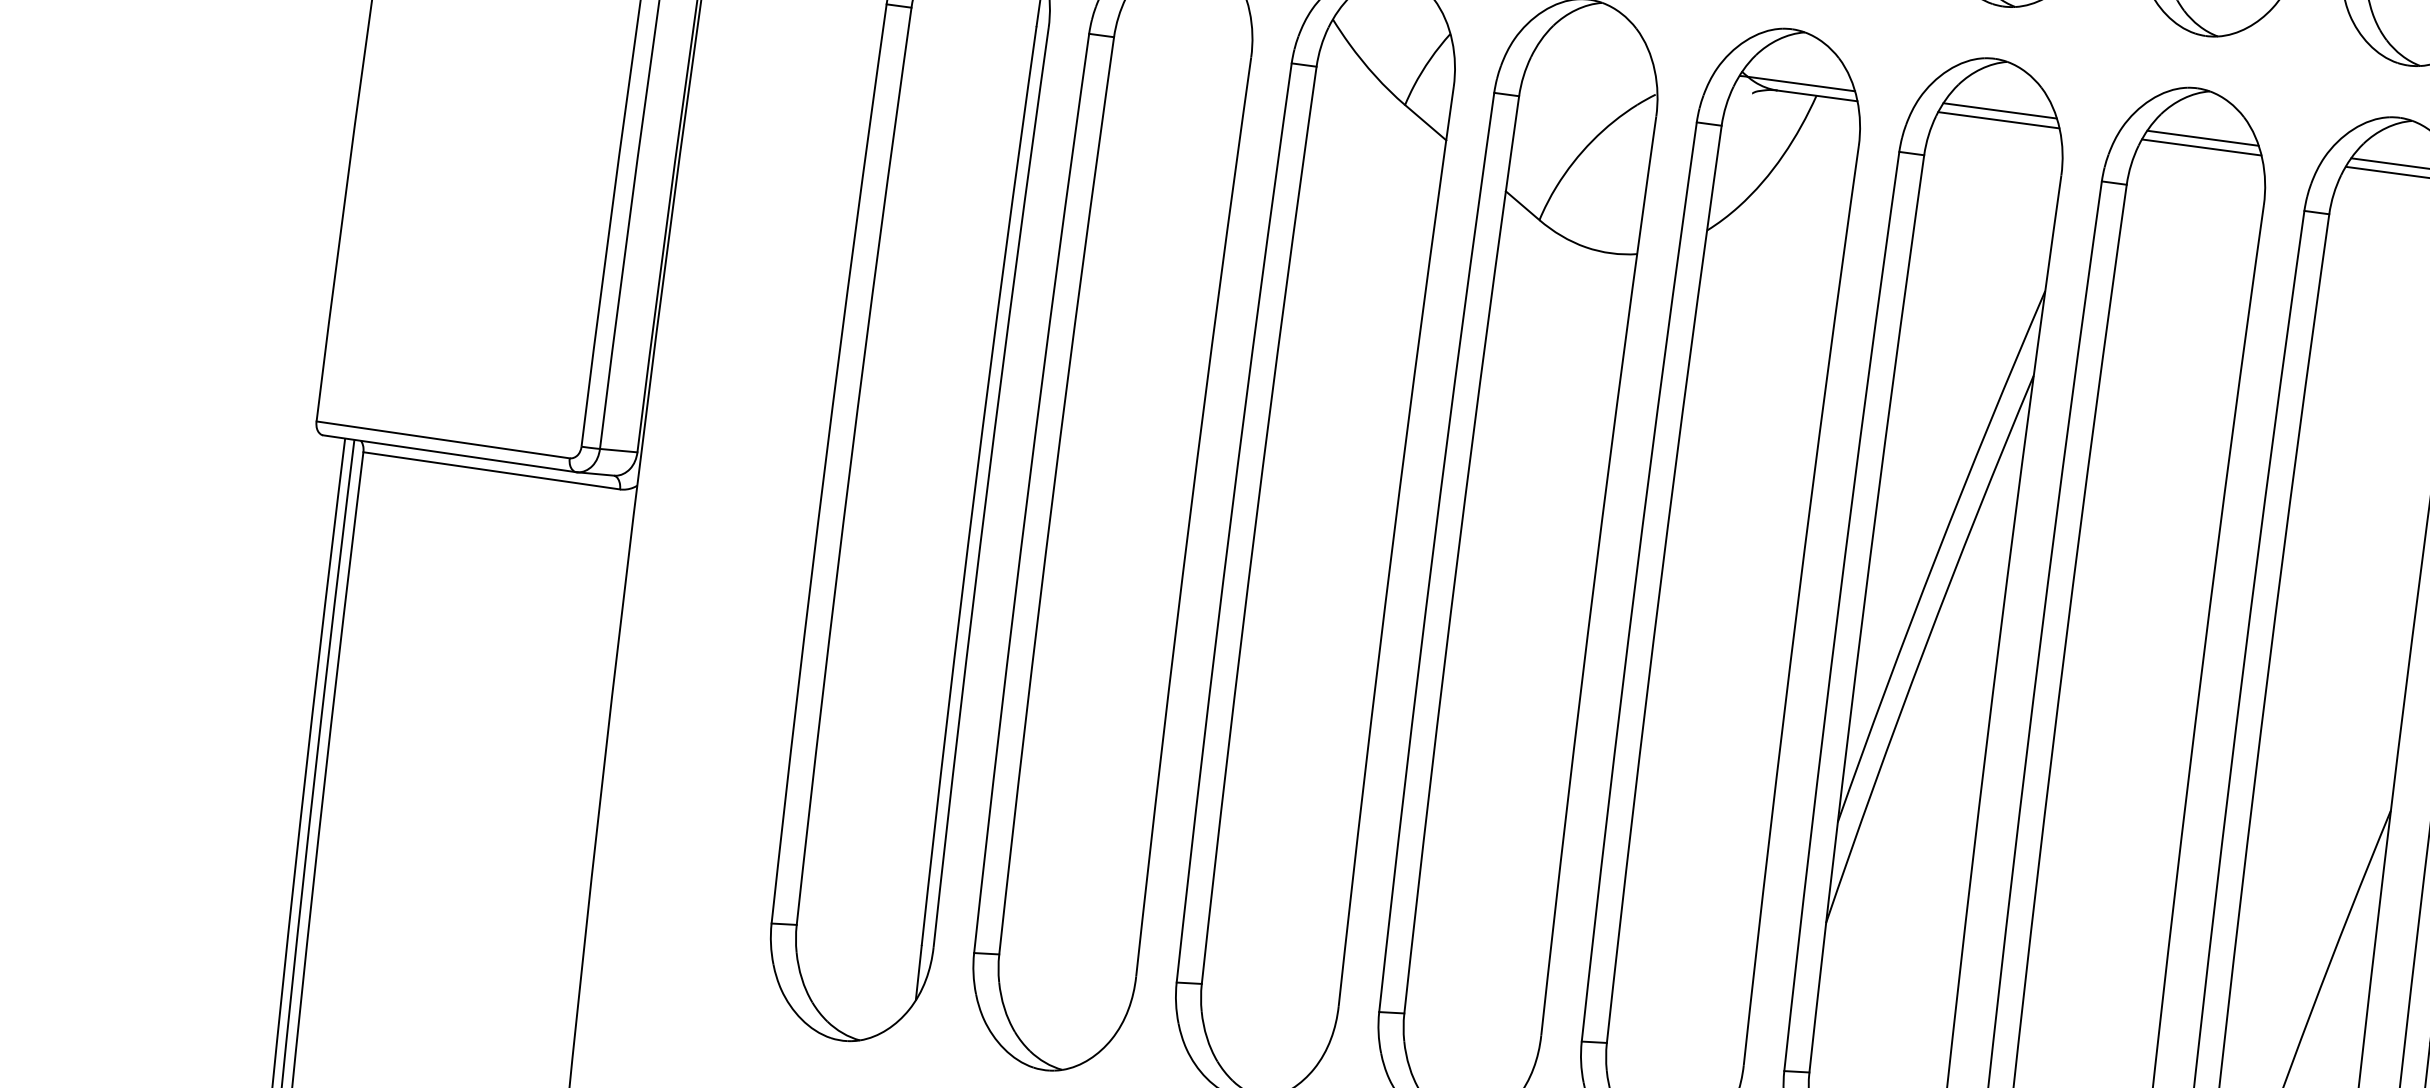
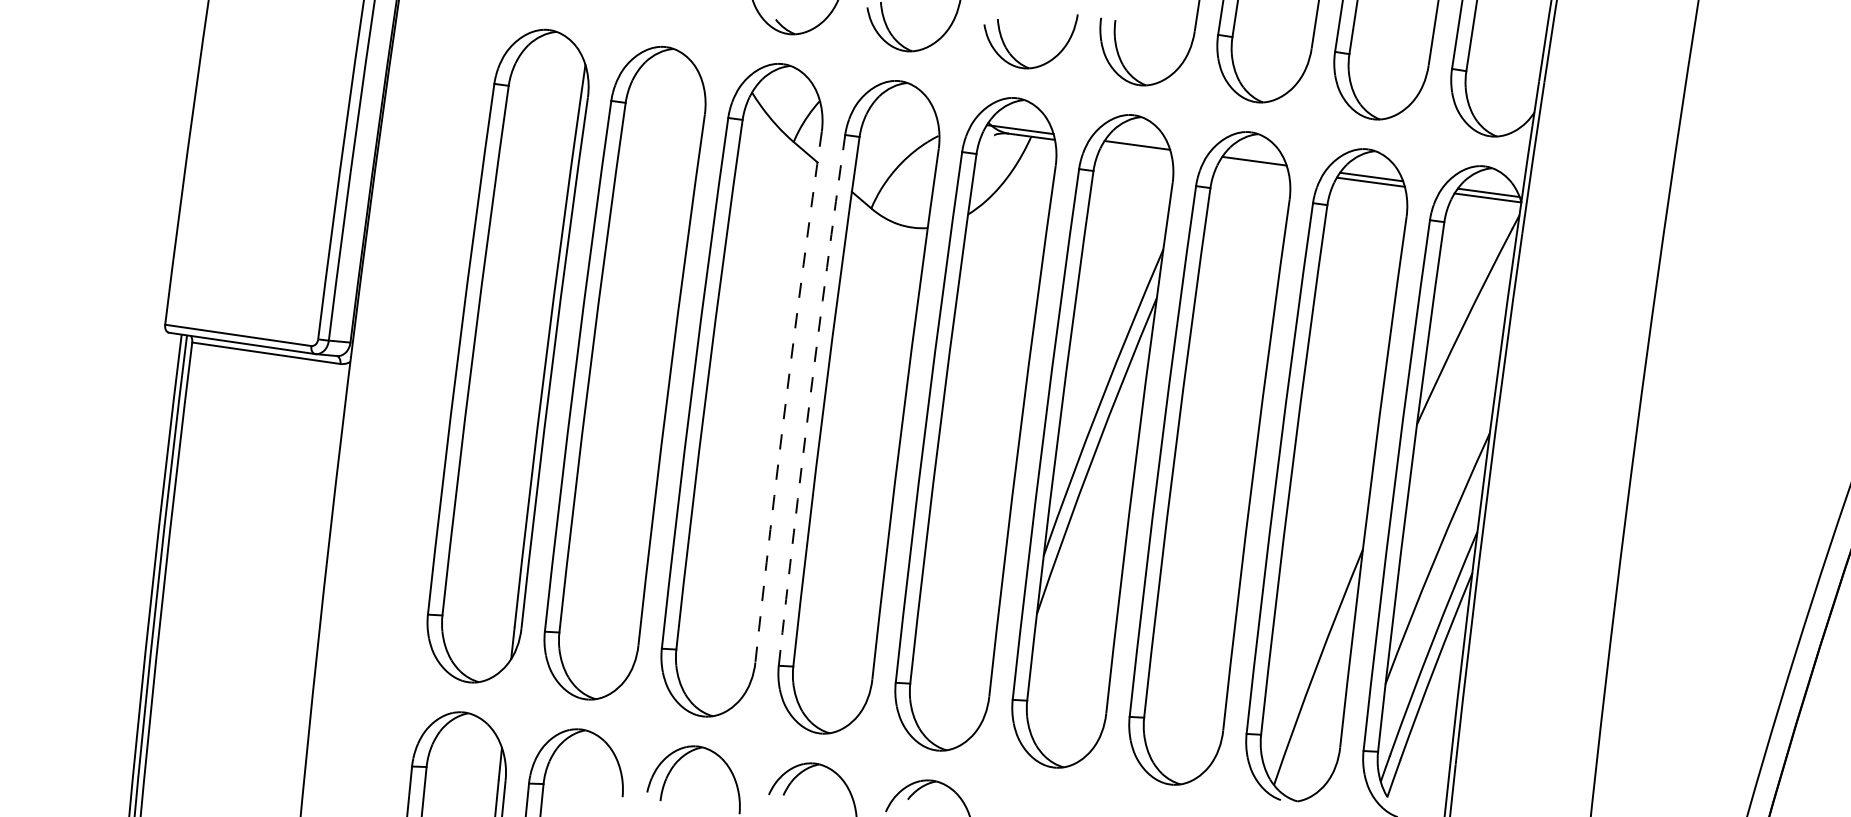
line: (1998, 119) -> (1136, 150), removed
line: (2201, 147) -> (1253, 166), removed
arc: (1392, 545) -> (786, 396), solid -> dashed
arc: (1432, 552) -> (809, 400), solid -> dashed

